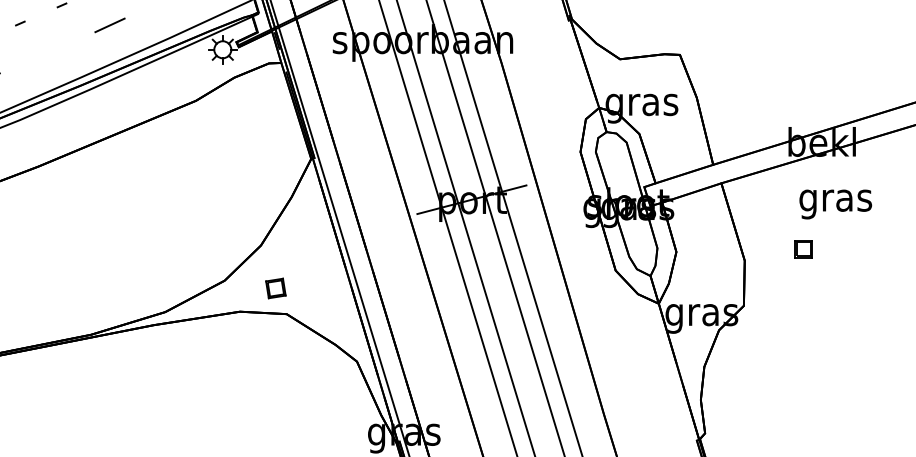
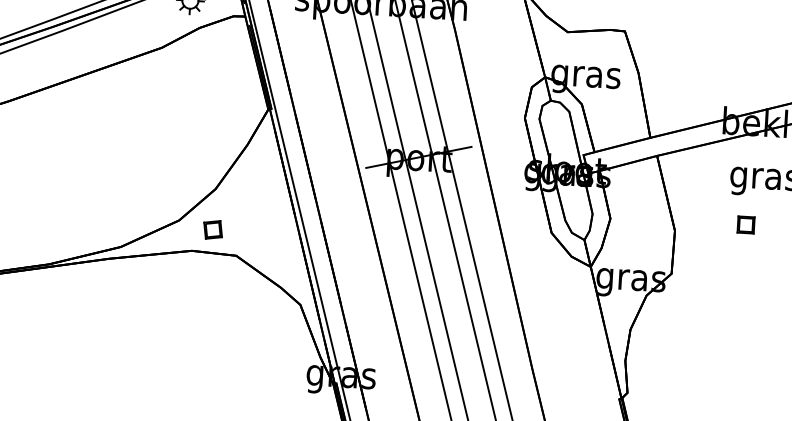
part: (803, 249) -> (745, 225), moved
part: (275, 288) -> (212, 229), moved

